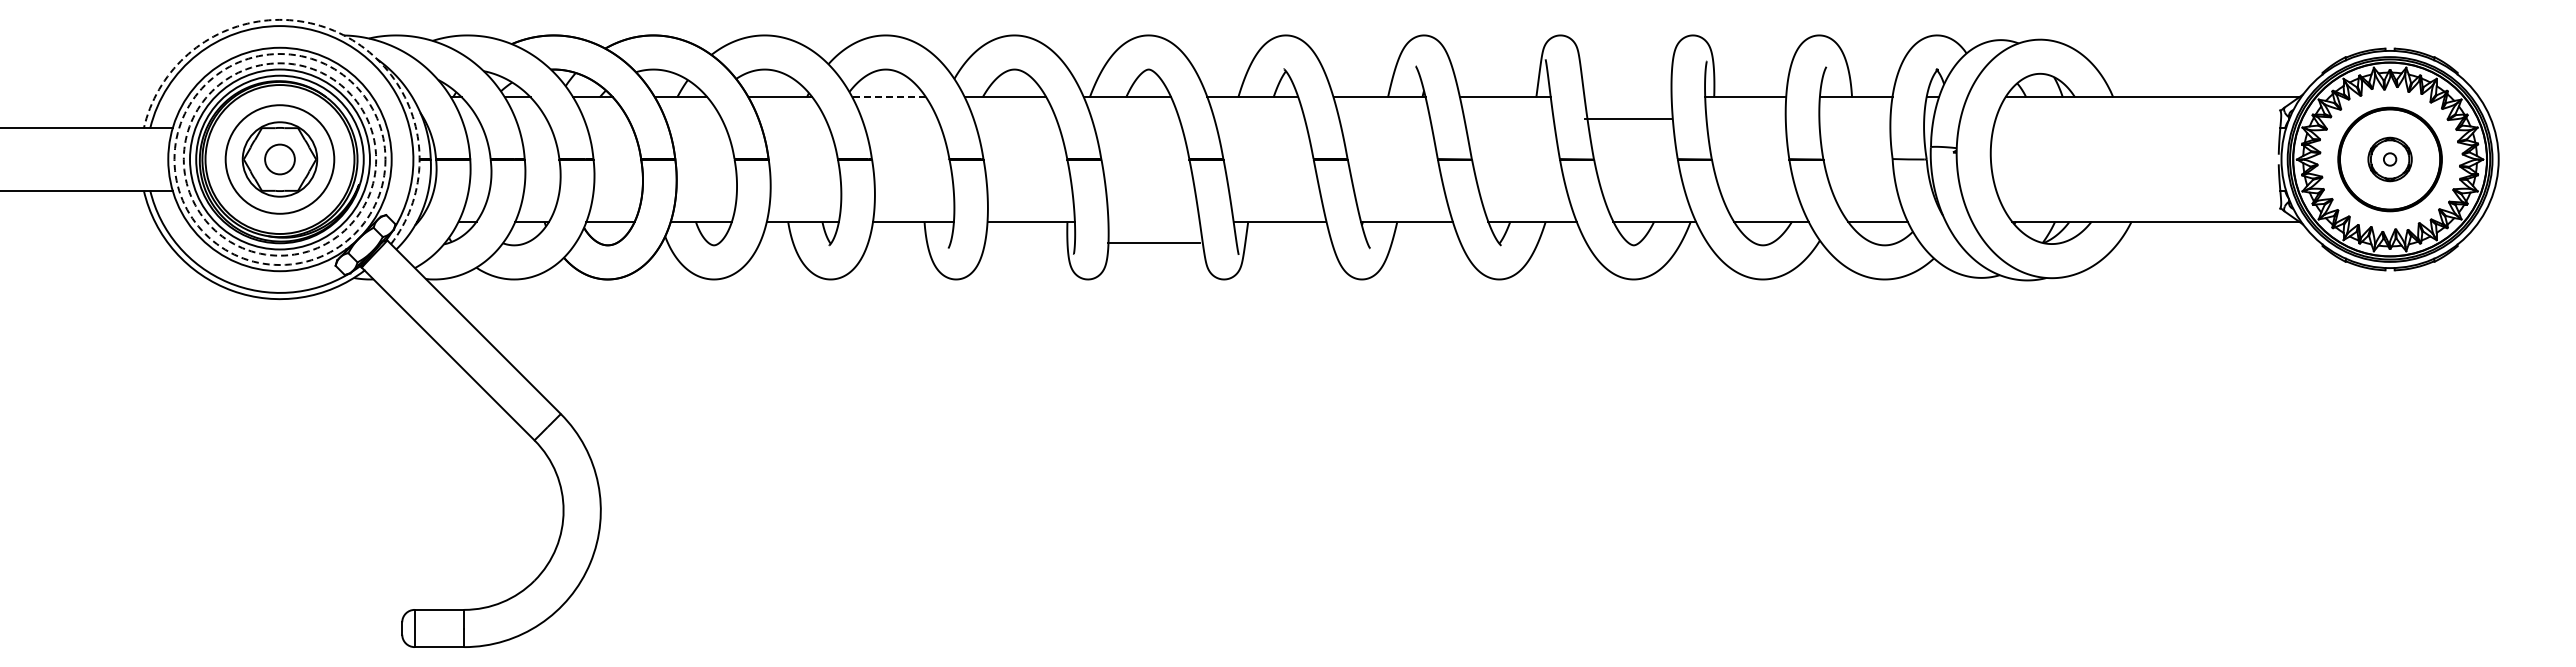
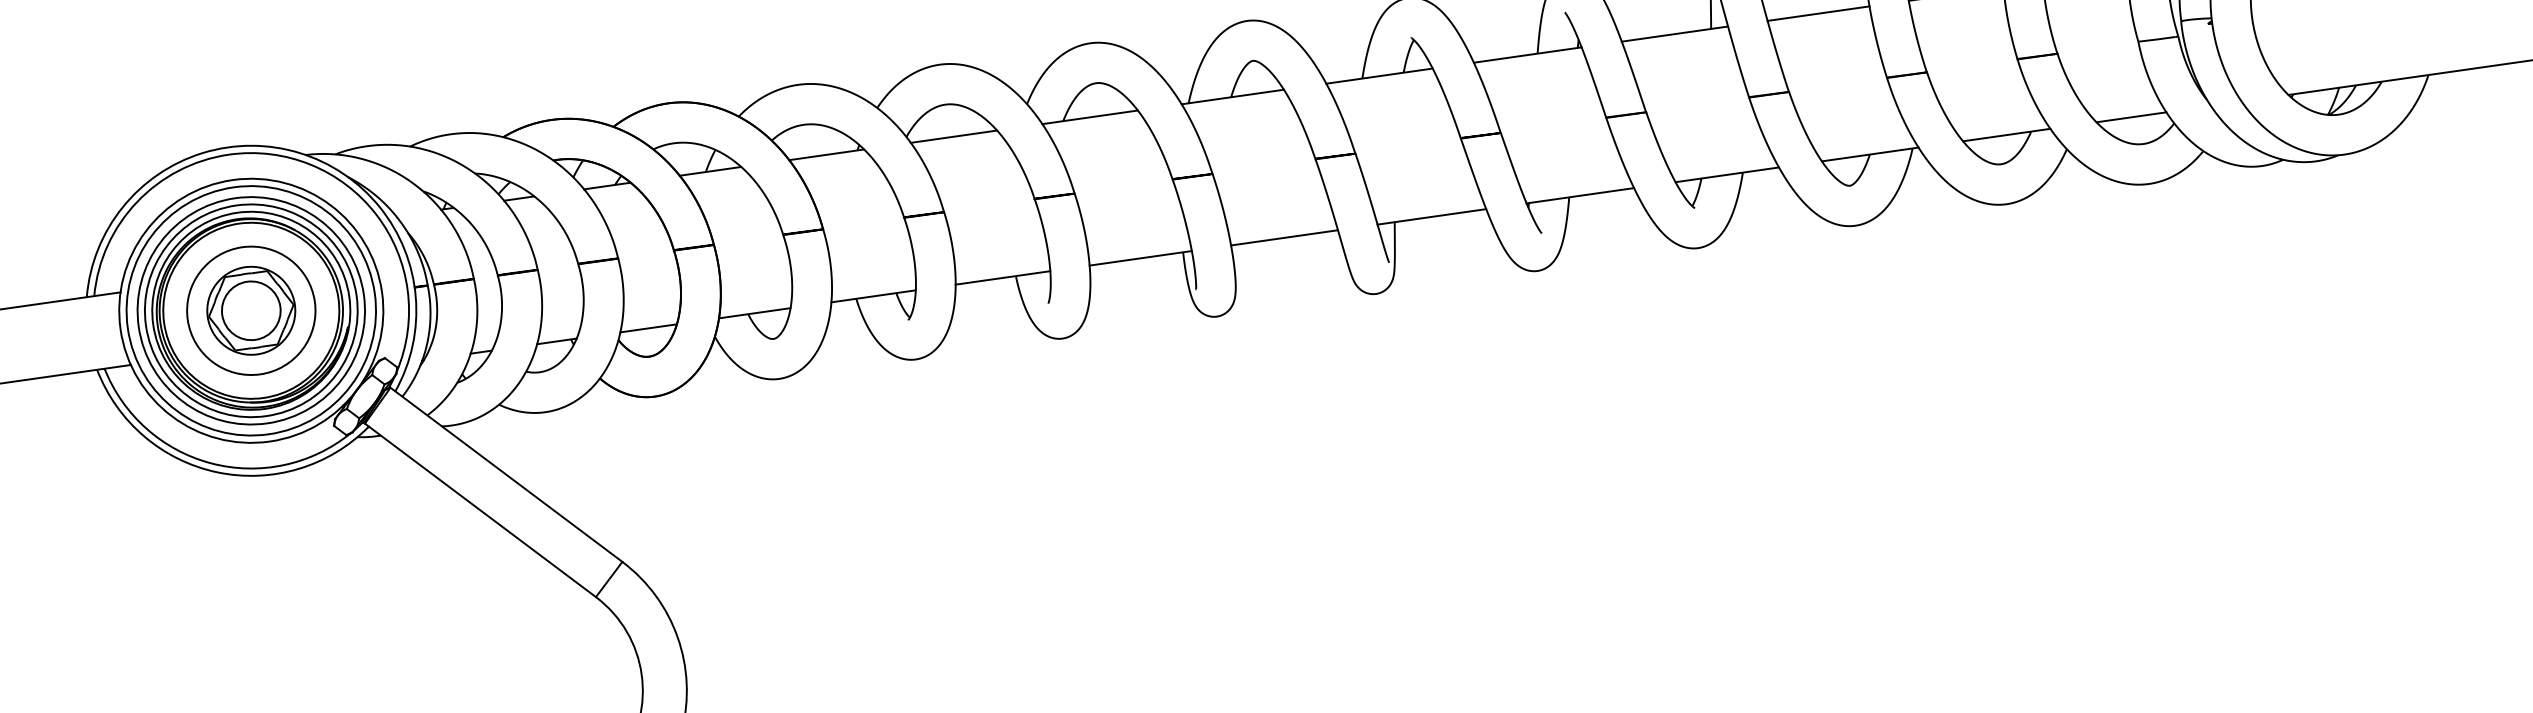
arc: (339, 33) -> (299, 153), dashed -> solid
line: (889, 97) -> (954, 136), dashed -> solid
line: (1627, 119) -> (1817, 13), moved
circle: (279, 159) -> (250, 310), dashed -> solid
circle: (279, 159) -> (250, 310), dashed -> solid
circle: (279, 159) -> (250, 310), size x1.67
line: (1153, 242) -> (1283, 237), moved

